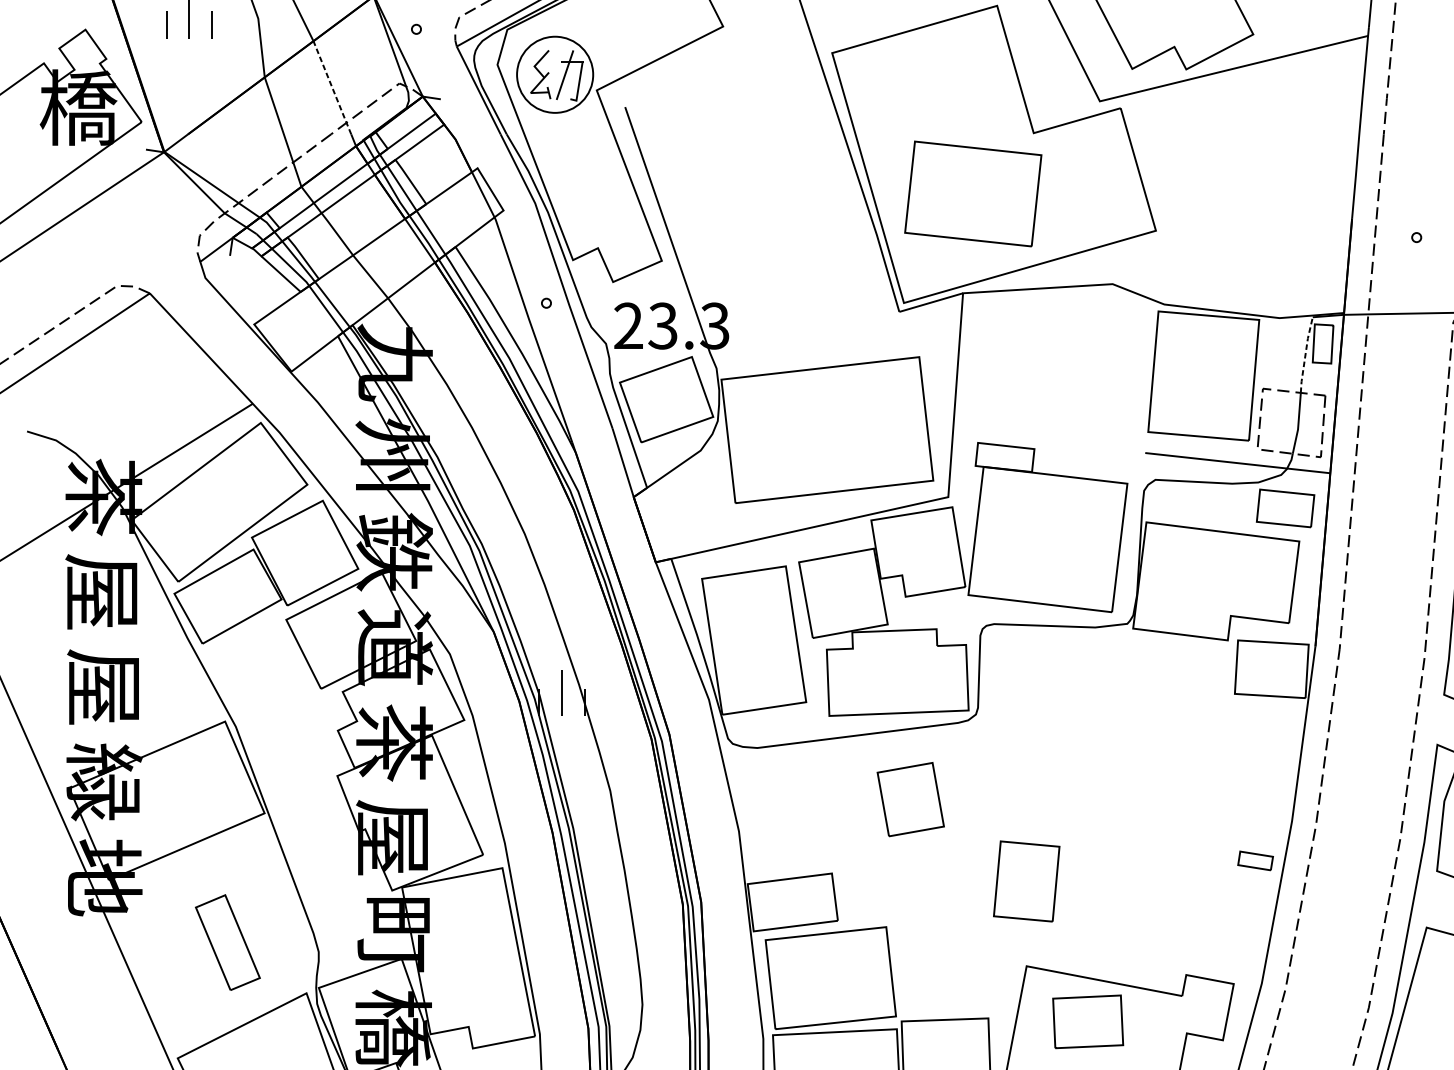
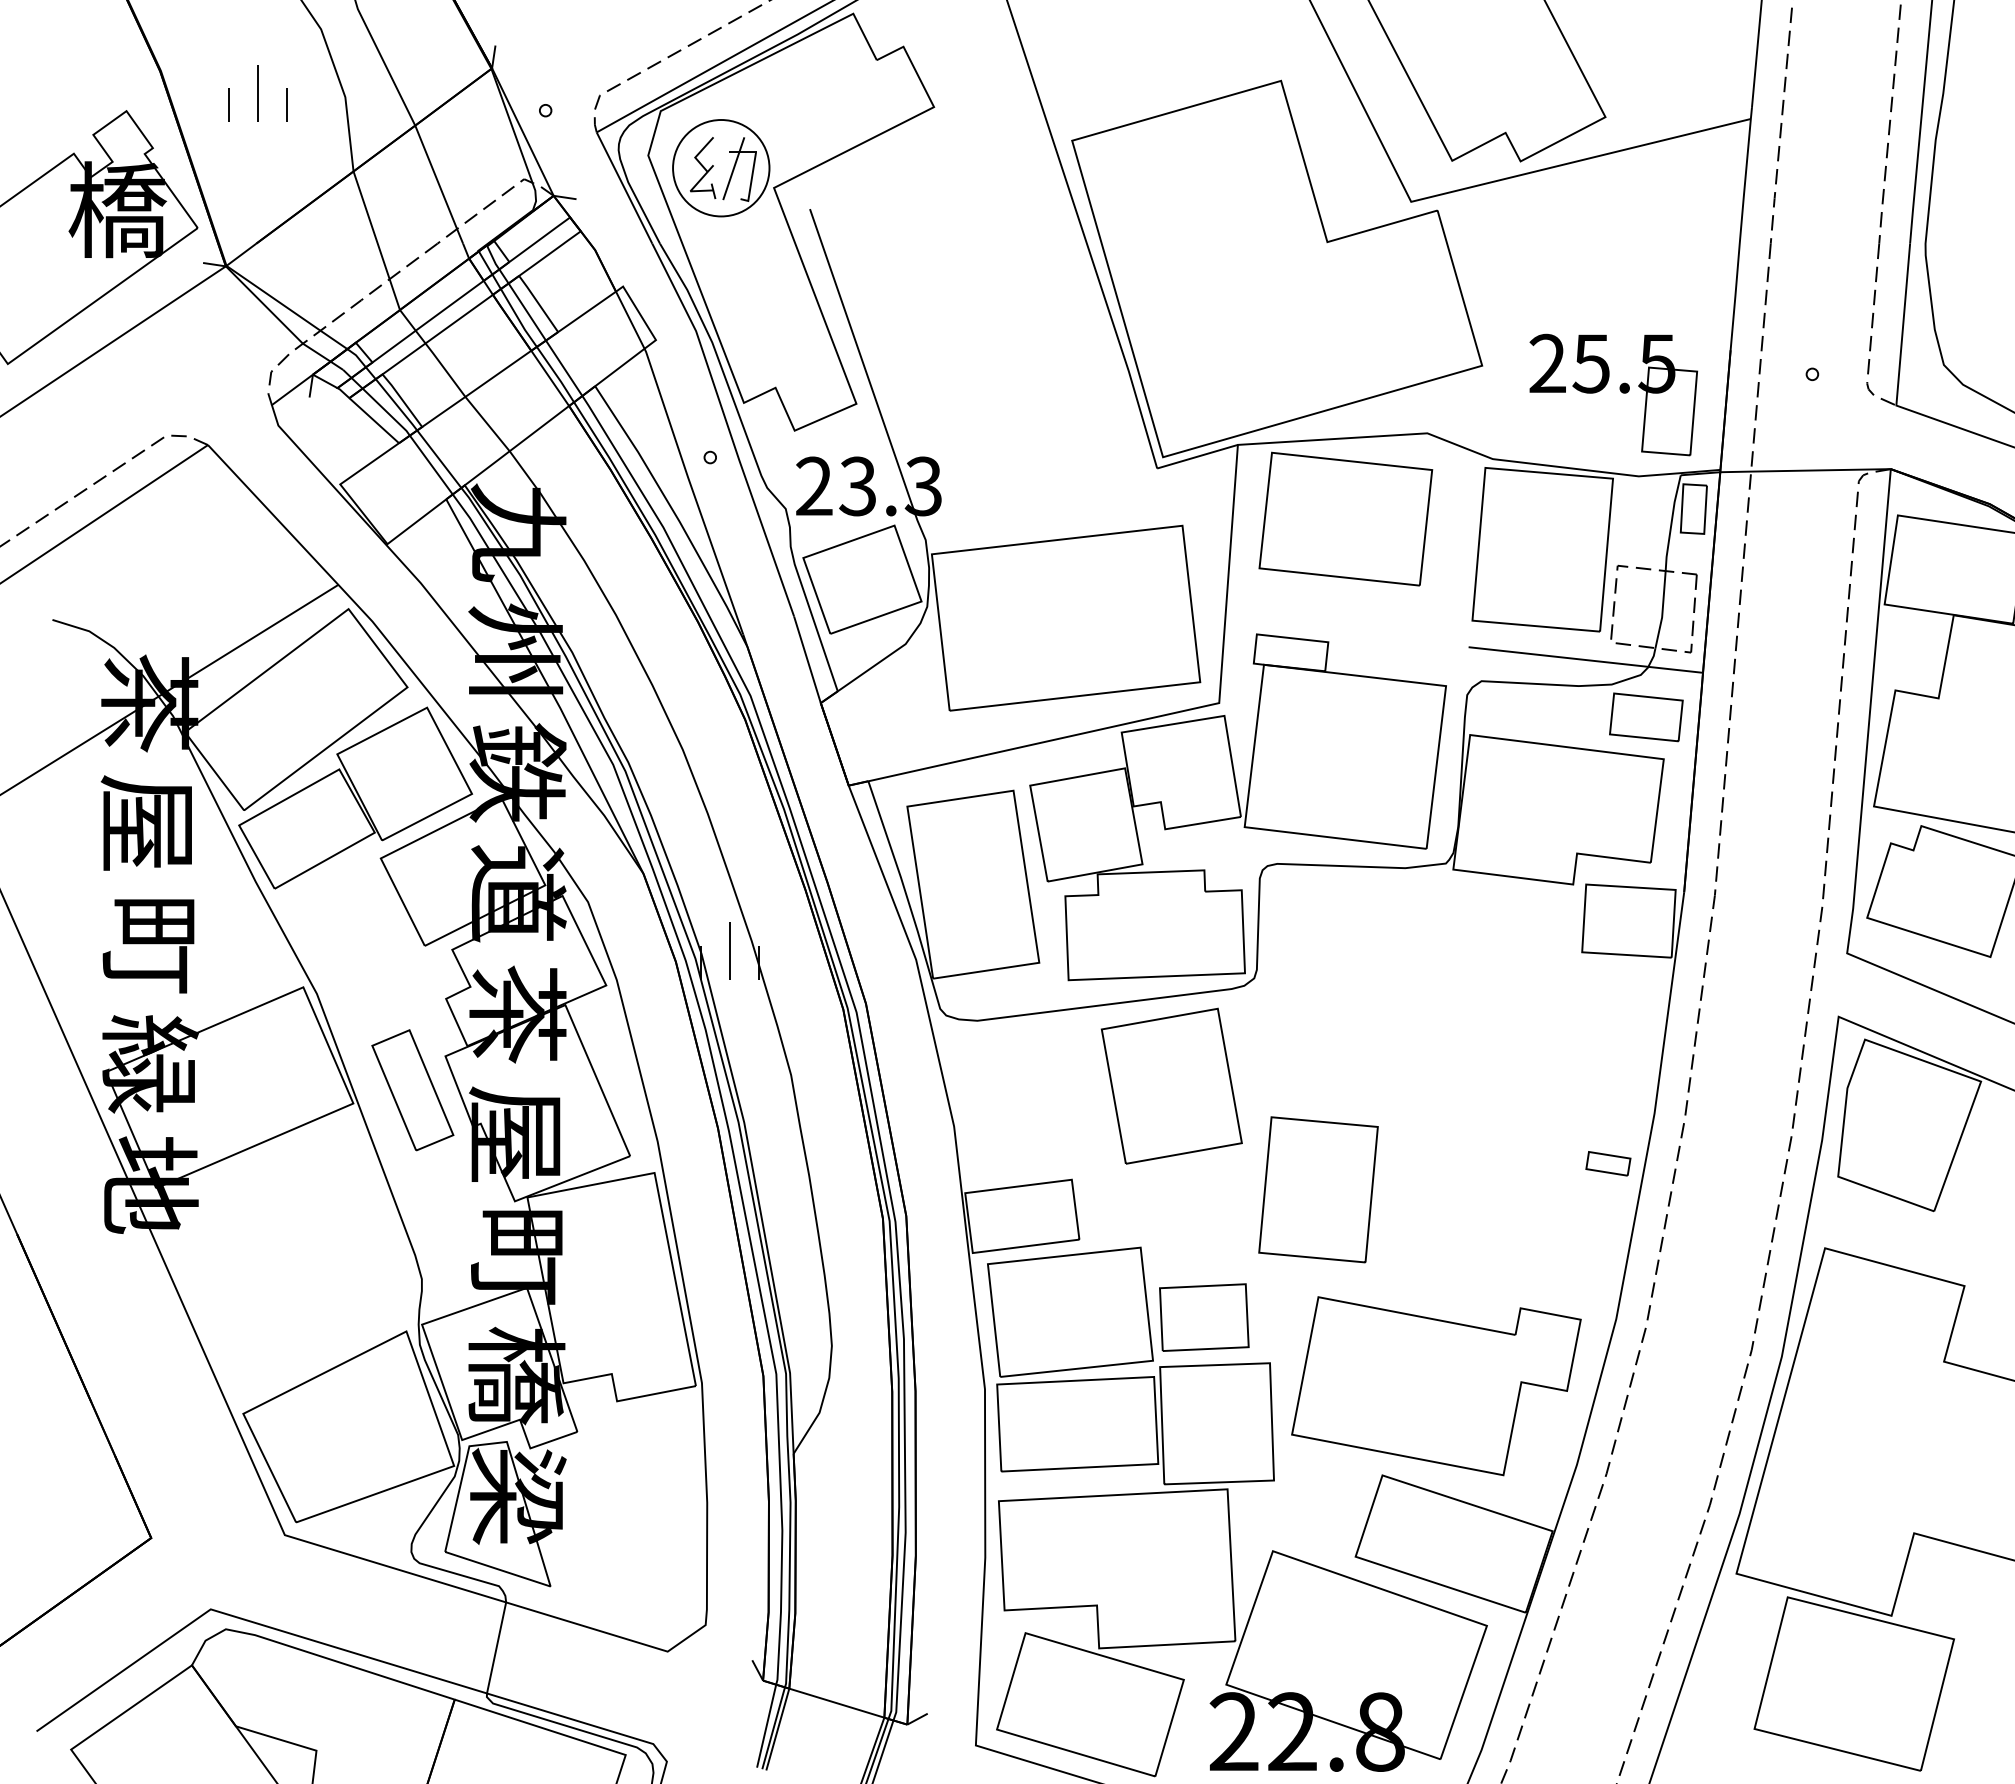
line: (332, 87) -> (439, 184), dashed -> solid
part: (973, 193) -> (1345, 518), moved
part: (1265, 251) -> (1620, 391), added
line: (1305, 354) -> (1671, 522), dashed -> solid
text: (102, 687) -> (148, 944), 屋 -> 町
part: (910, 799) -> (1171, 1085), size x1.67
part: (1026, 881) -> (1318, 1189), size x1.43
part: (227, 942) -> (412, 1090), moved
part: (1088, 1021) -> (1204, 1317), moved

